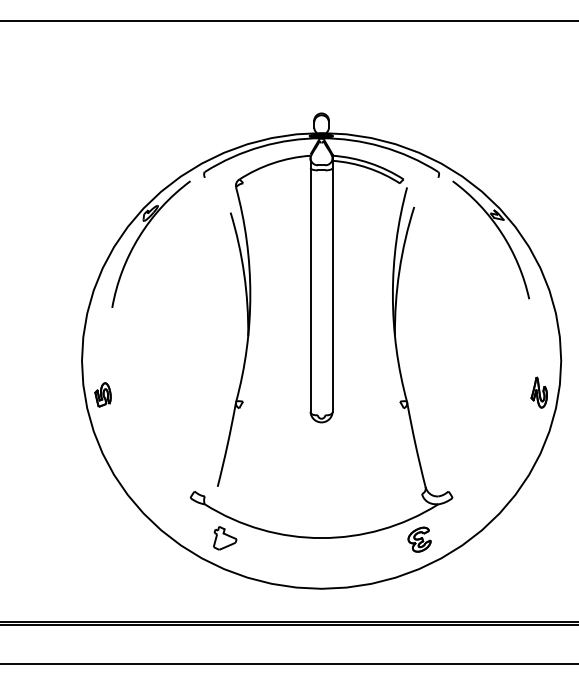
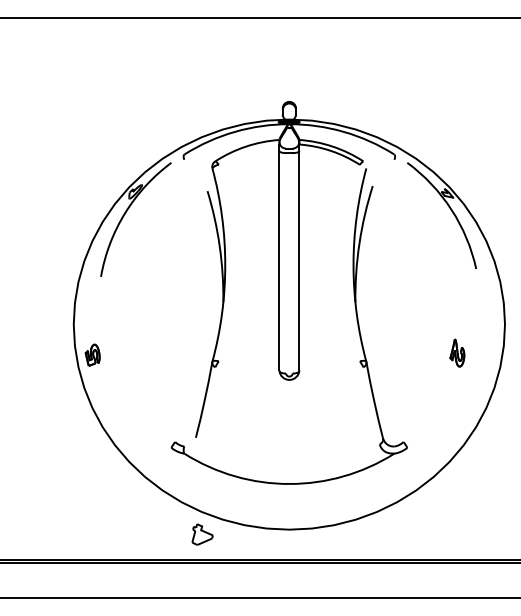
part: (538, 392) -> (456, 352), moved
part: (225, 538) -> (202, 534), moved
part: (419, 539) -> (377, 485), removed

